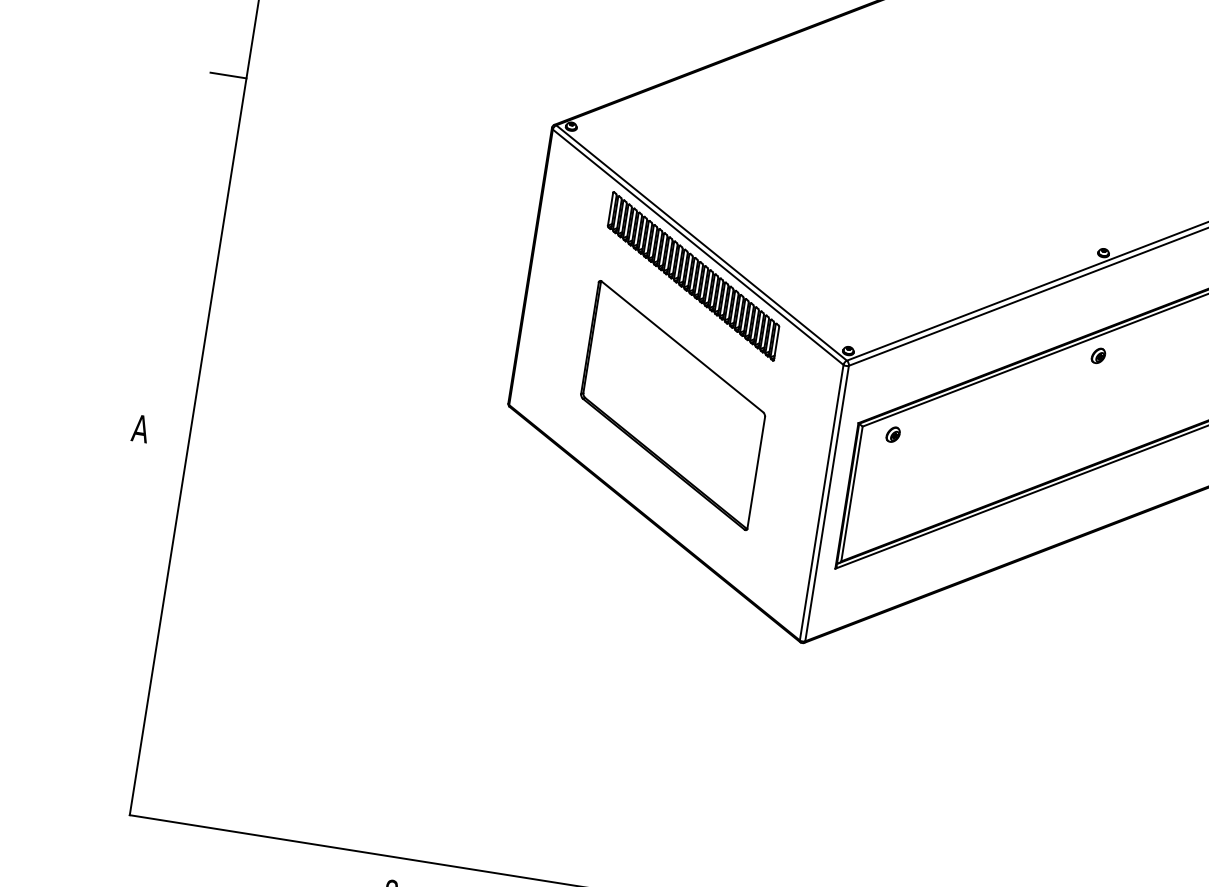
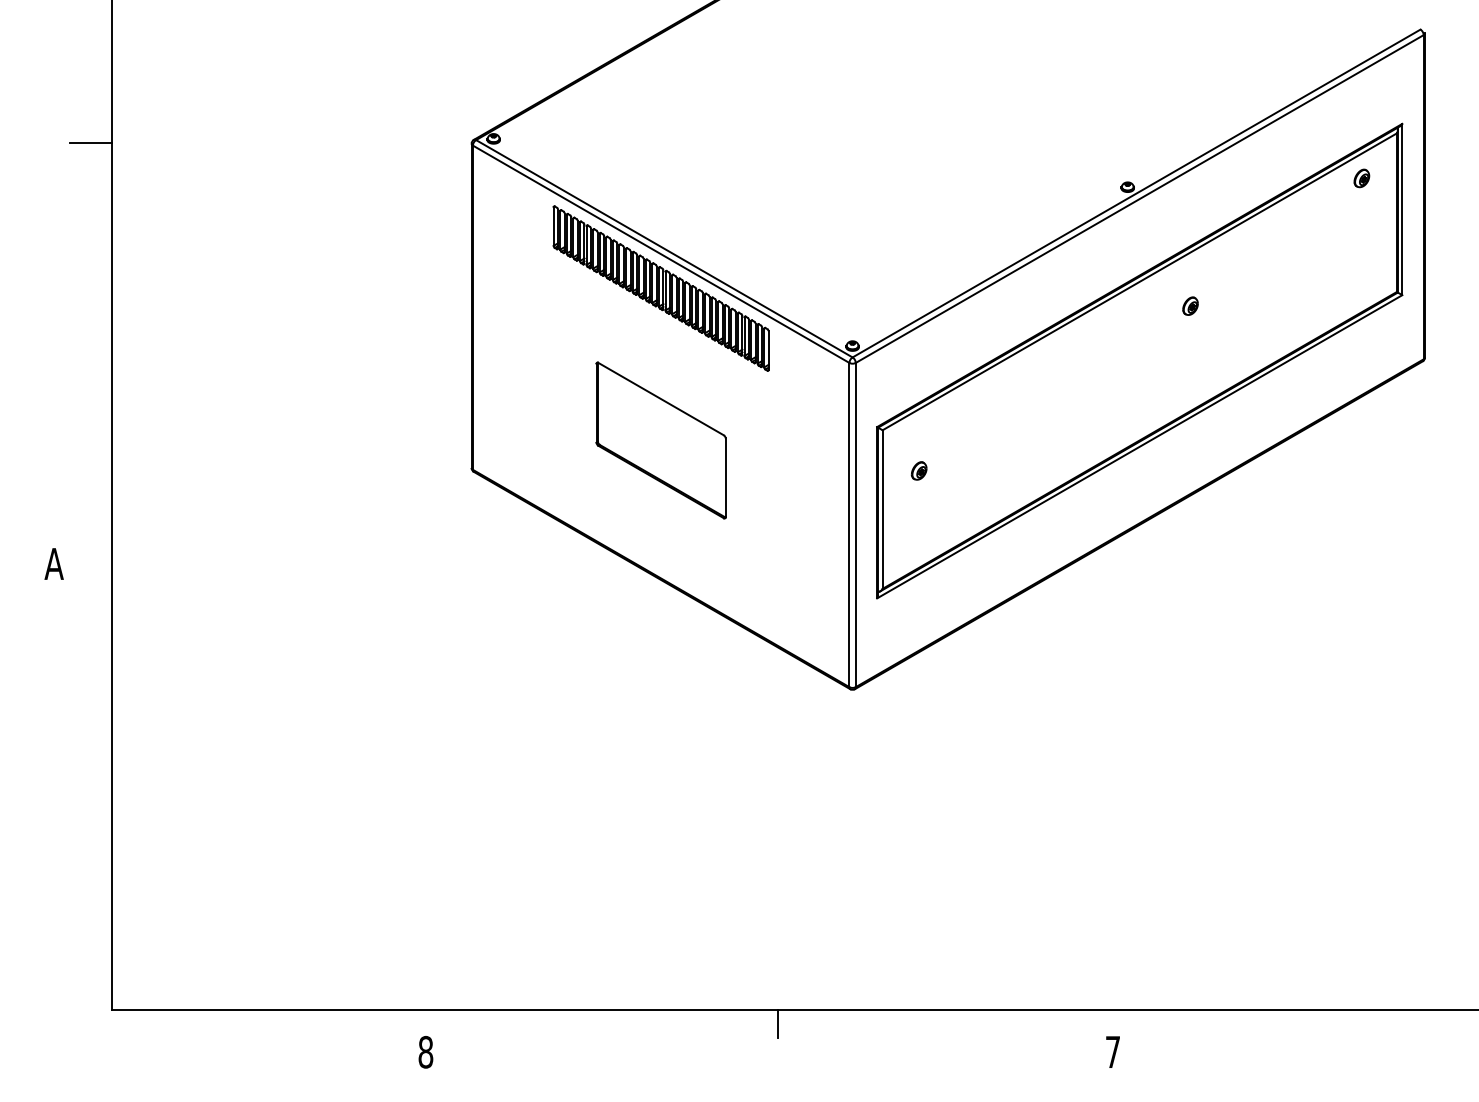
part: (1098, 355) -> (1190, 305), moved
part: (672, 405) -> (660, 440), size x0.6
part: (892, 434) -> (918, 470), moved

